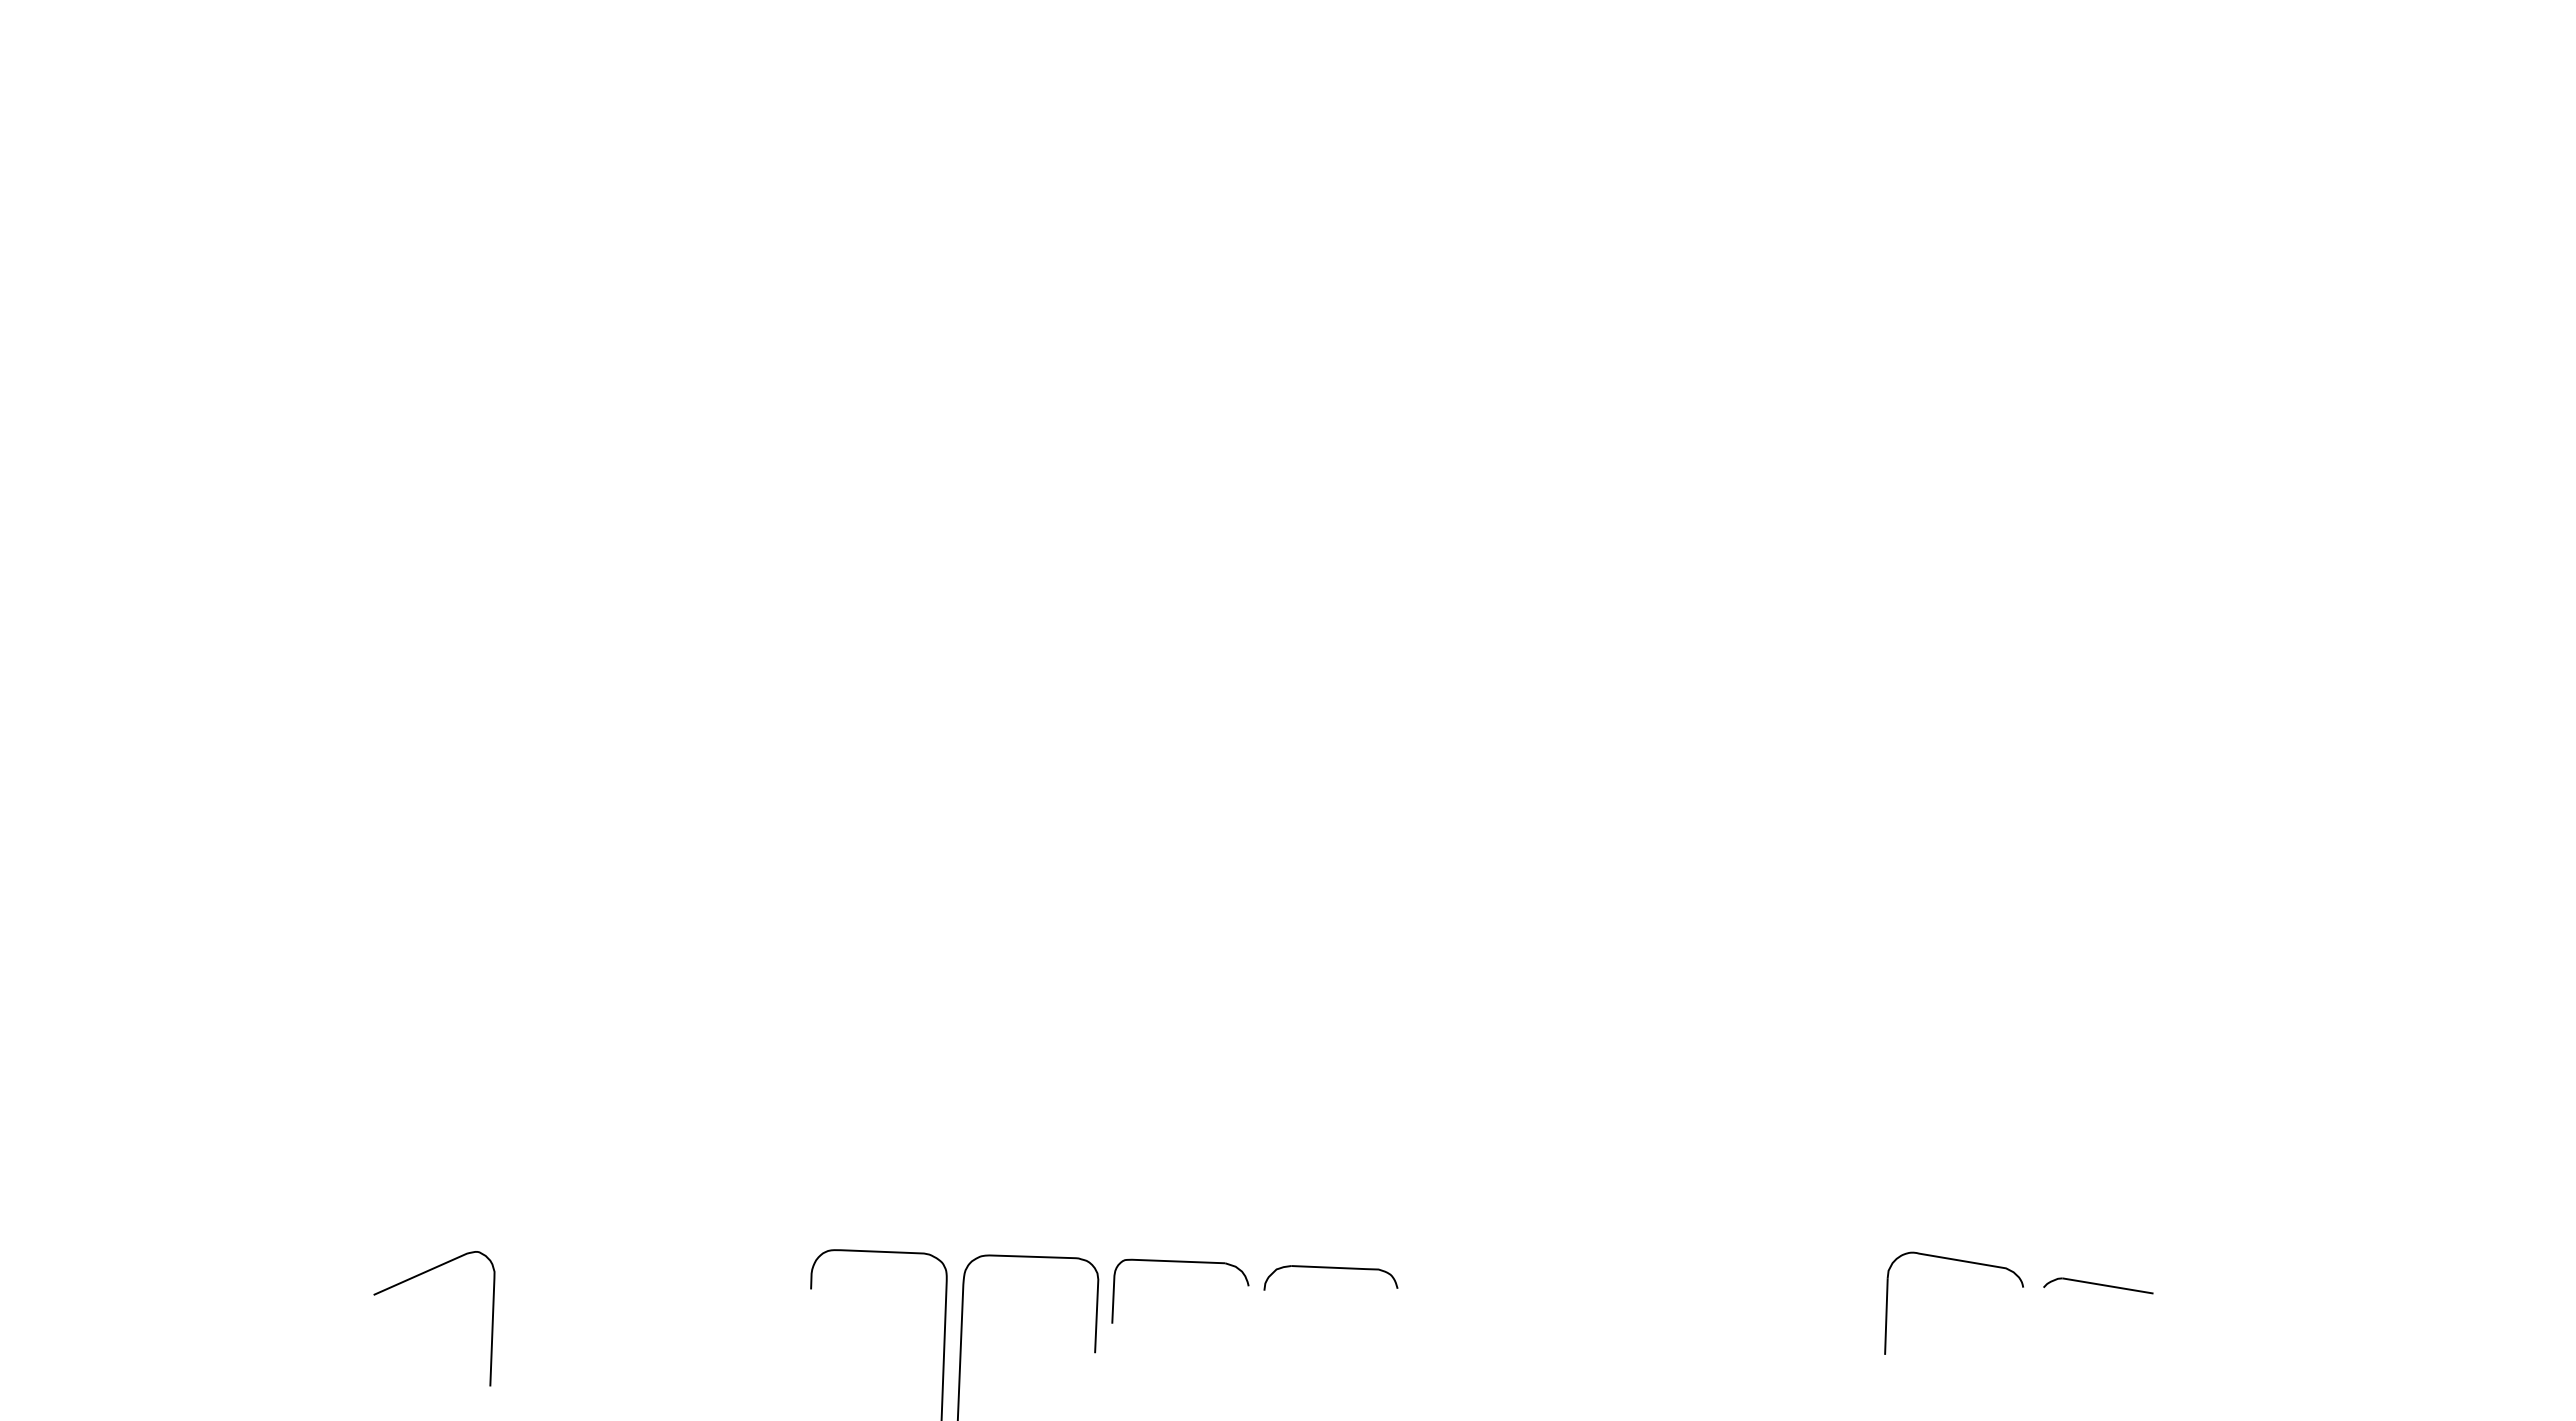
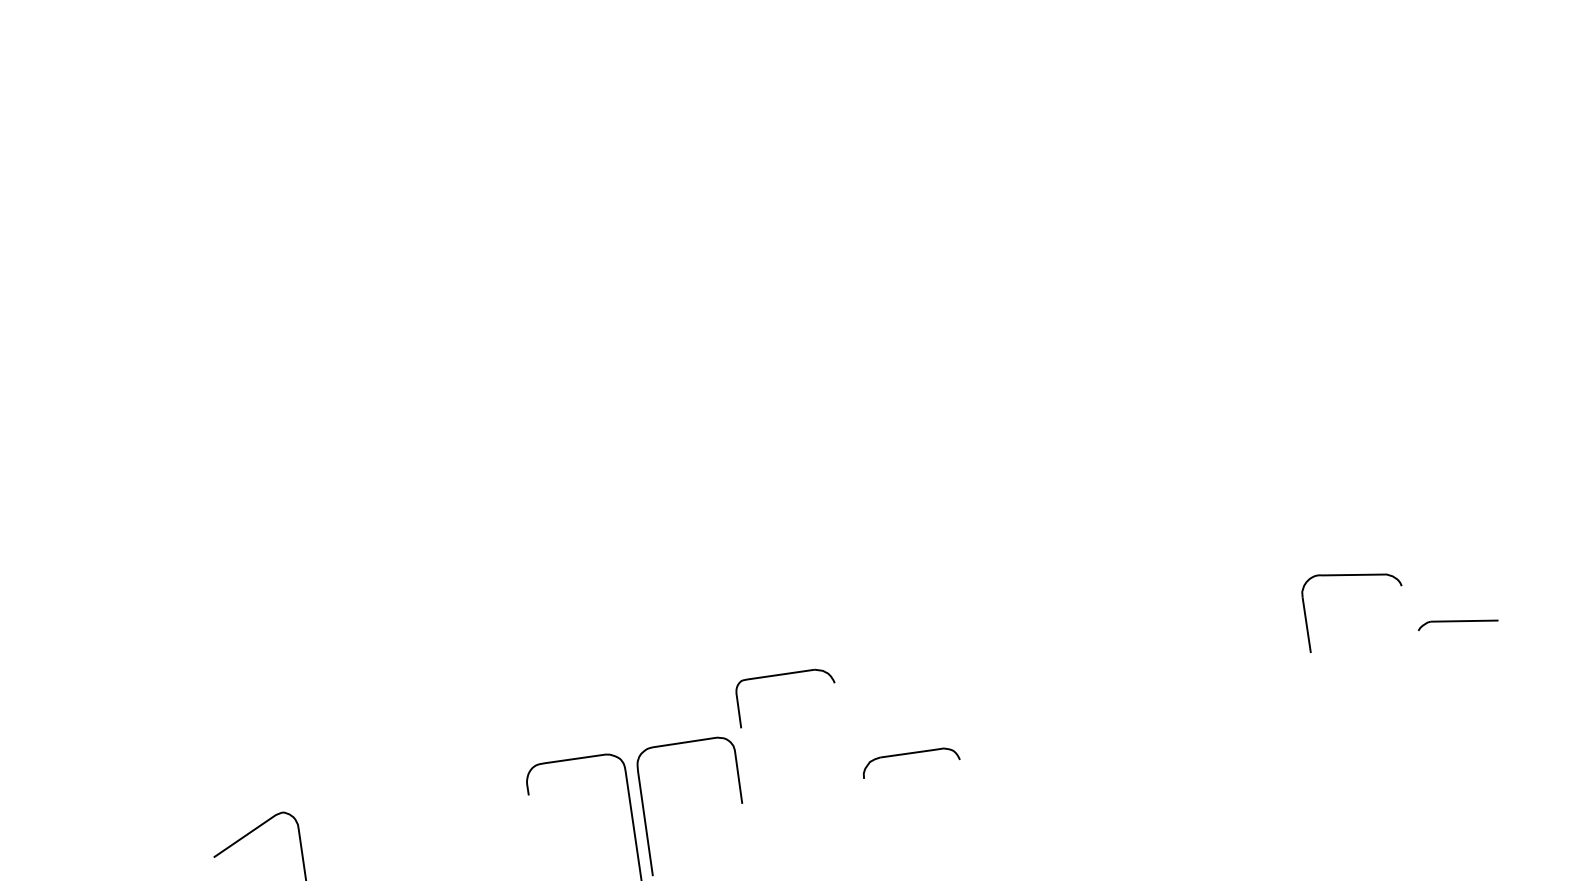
part: (1180, 1262) -> (782, 675), moved
part: (1963, 1262) -> (1355, 575), moved
part: (1330, 1268) -> (908, 754), moved

